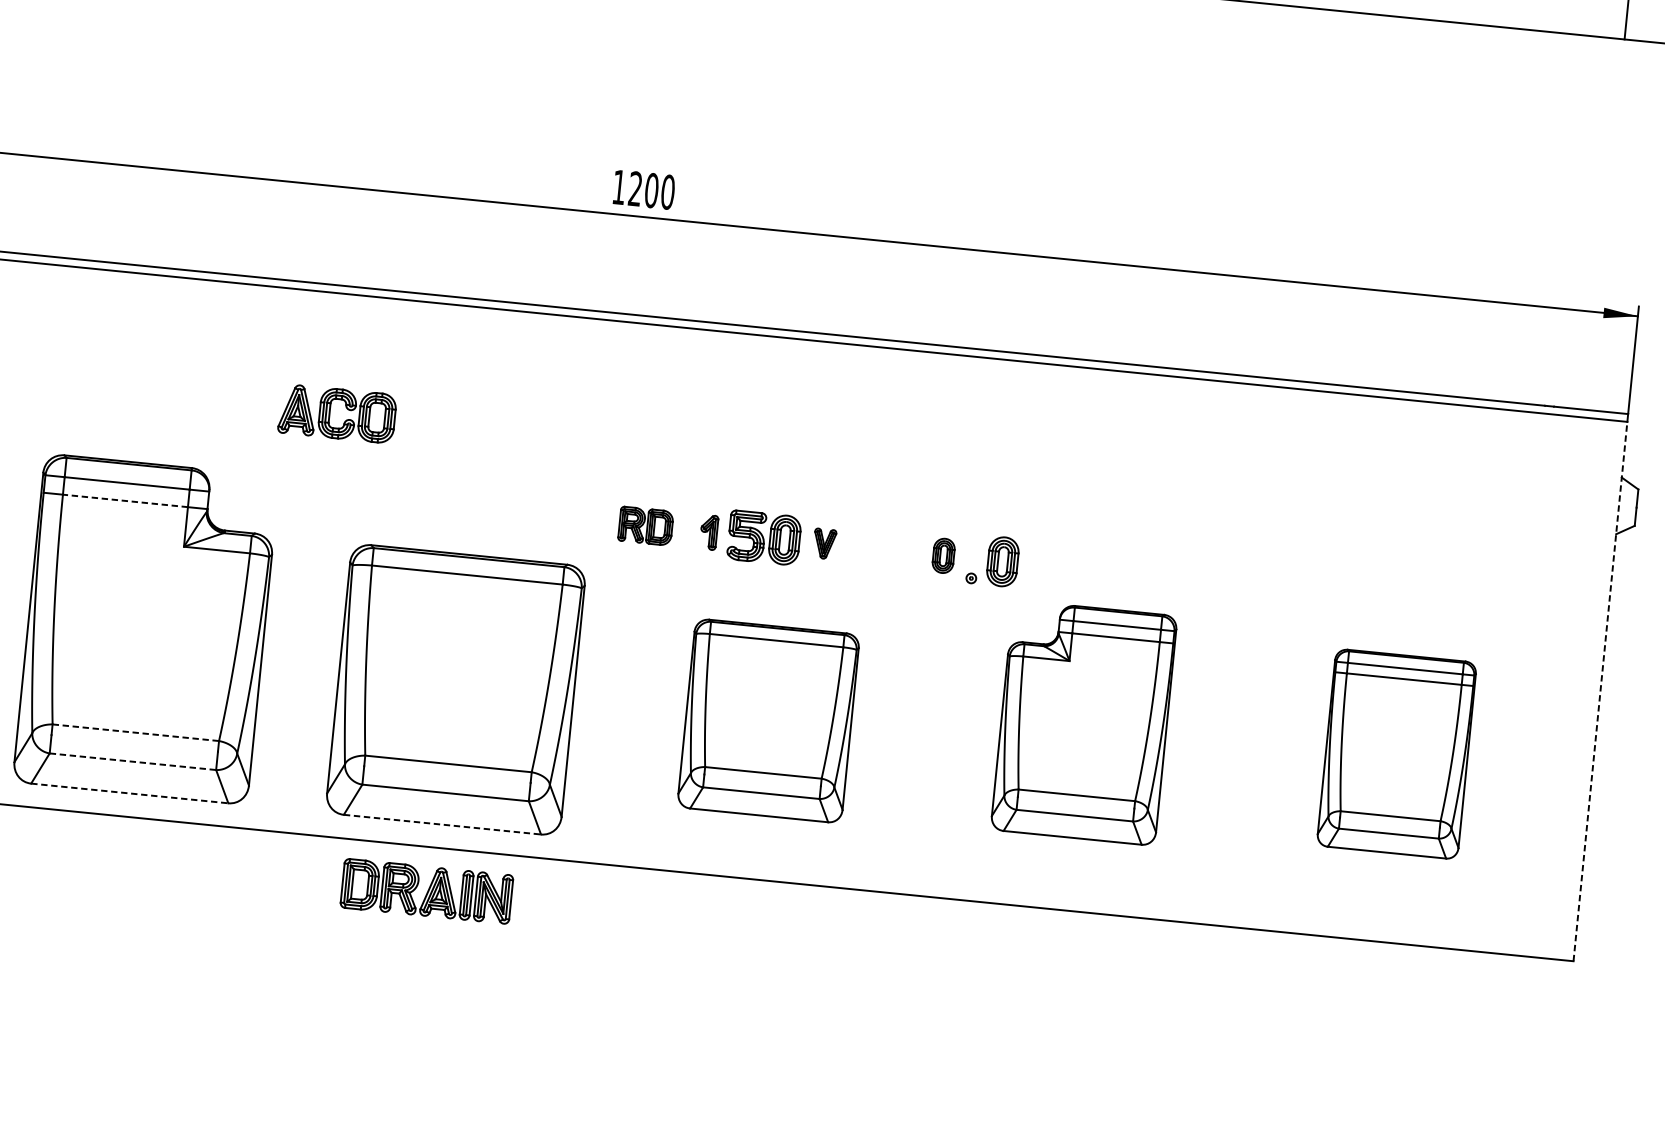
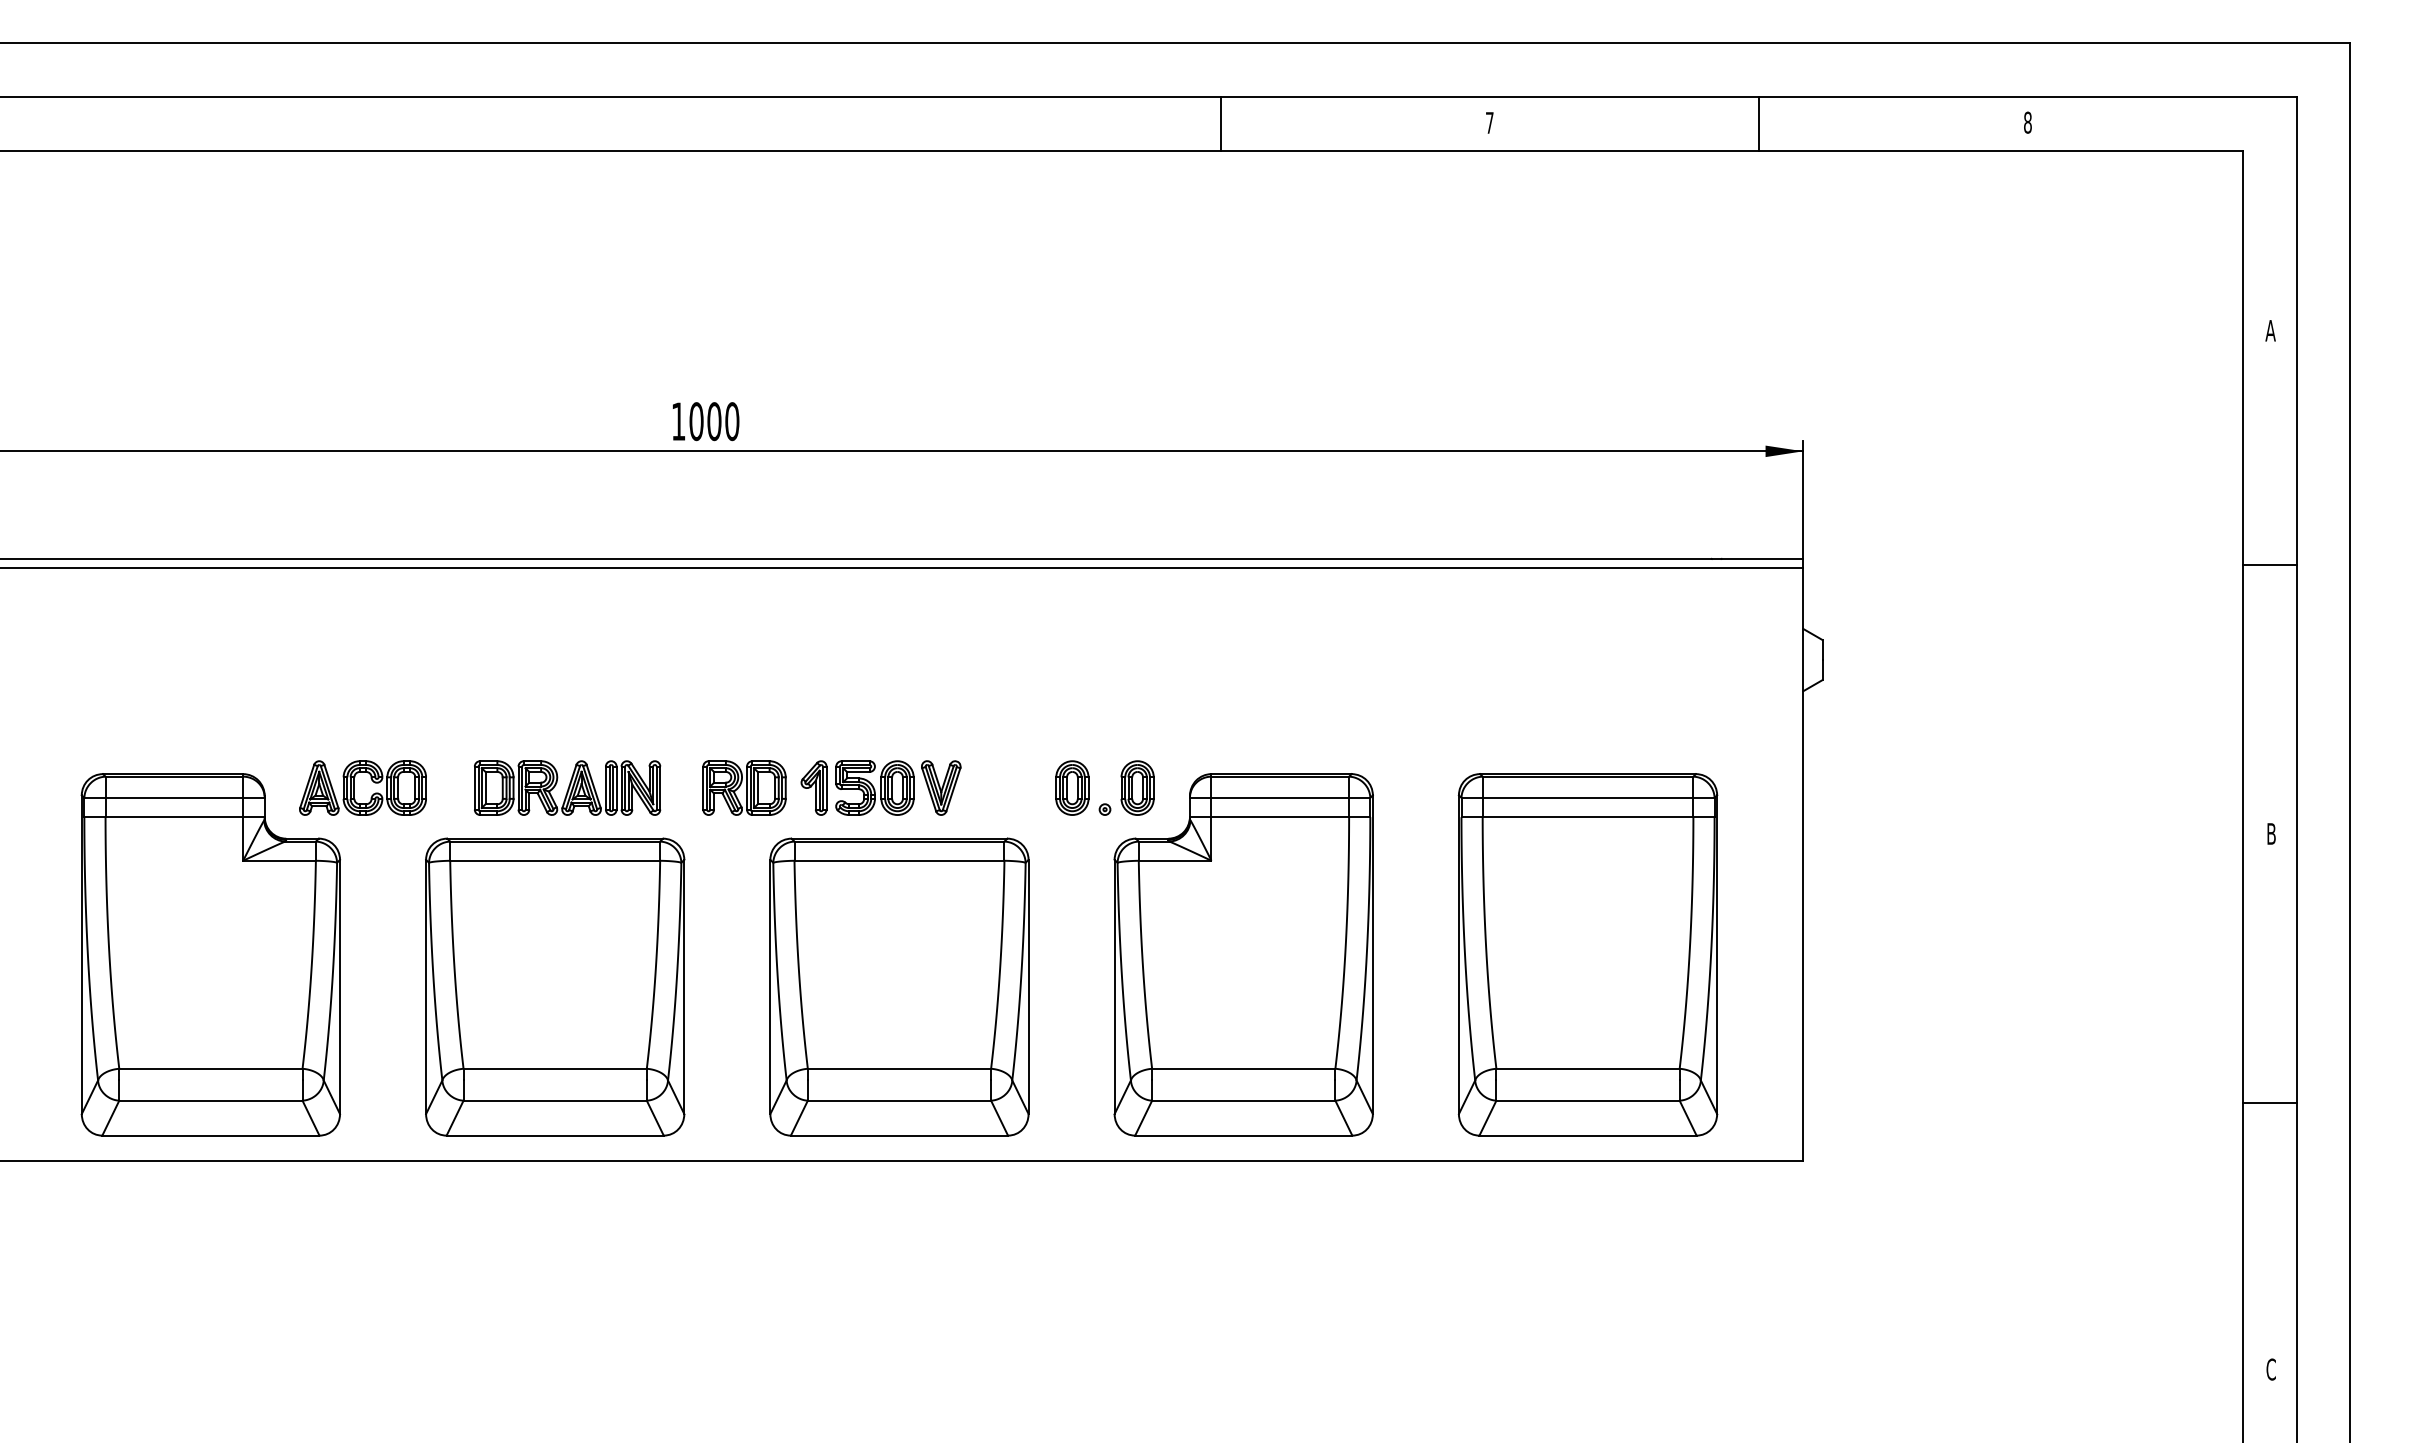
text: (635, 188) -> (696, 421), 1200 -> 1000
part: (329, 412) -> (354, 787), moved
line: (125, 501) -> (174, 817), dashed -> solid
part: (645, 525) -> (744, 787), size x1.43
part: (708, 531) -> (813, 787), size x1.43
part: (824, 543) -> (941, 787), size x1.67
part: (943, 555) -> (1072, 787), size x1.43
line: (1600, 691) -> (1803, 864), dashed -> solid
part: (768, 720) -> (899, 986), size x1.43
part: (1083, 722) -> (1243, 954), size x1.43
line: (135, 732) -> (210, 1068), dashed -> solid
part: (1396, 753) -> (1587, 954), size x1.67
line: (132, 761) -> (210, 1100), dashed -> solid
line: (129, 793) -> (210, 1135), dashed -> solid
line: (442, 824) -> (555, 1135), dashed -> solid
part: (426, 890) -> (567, 787), moved

